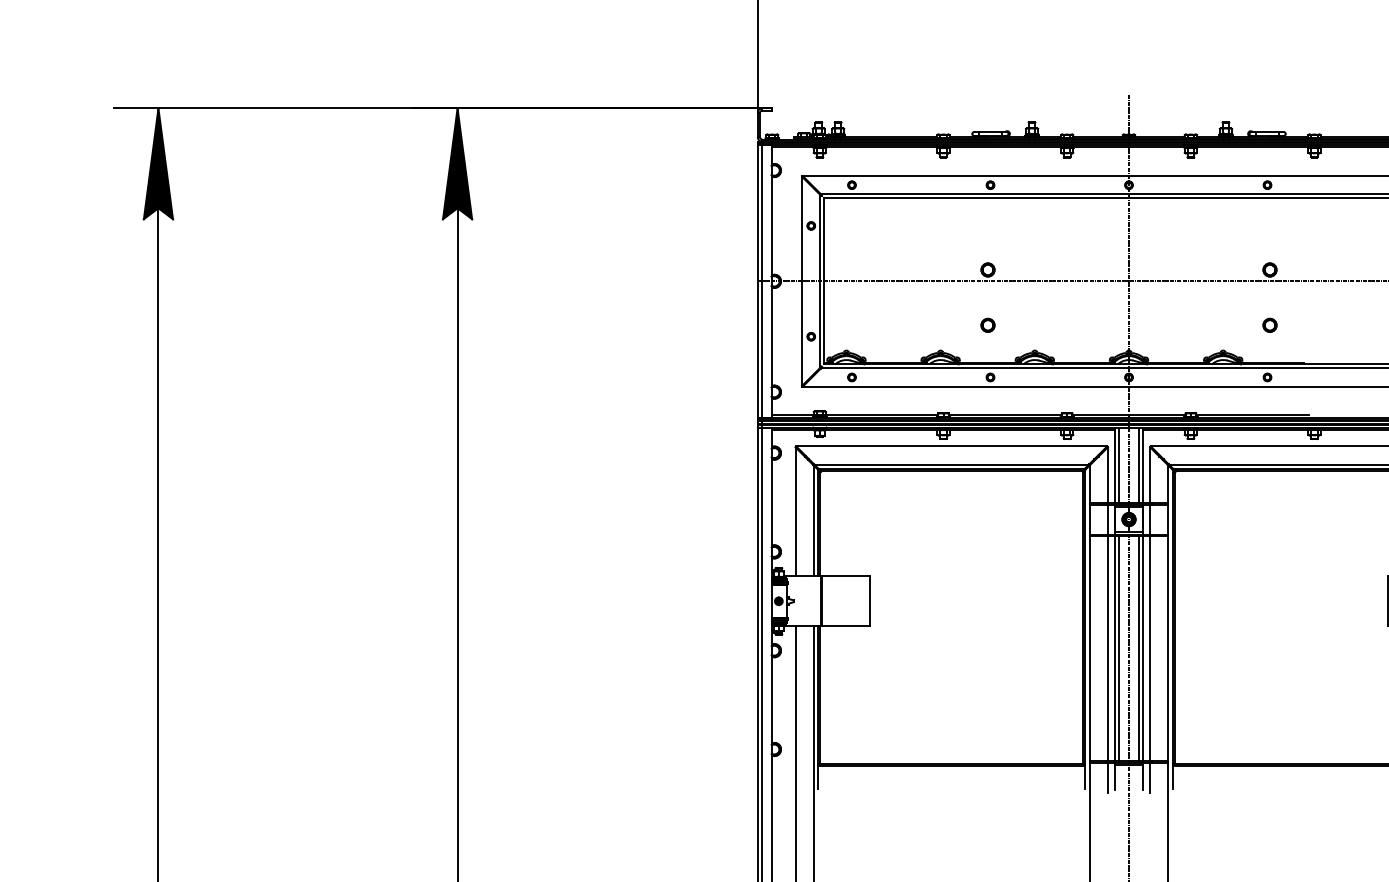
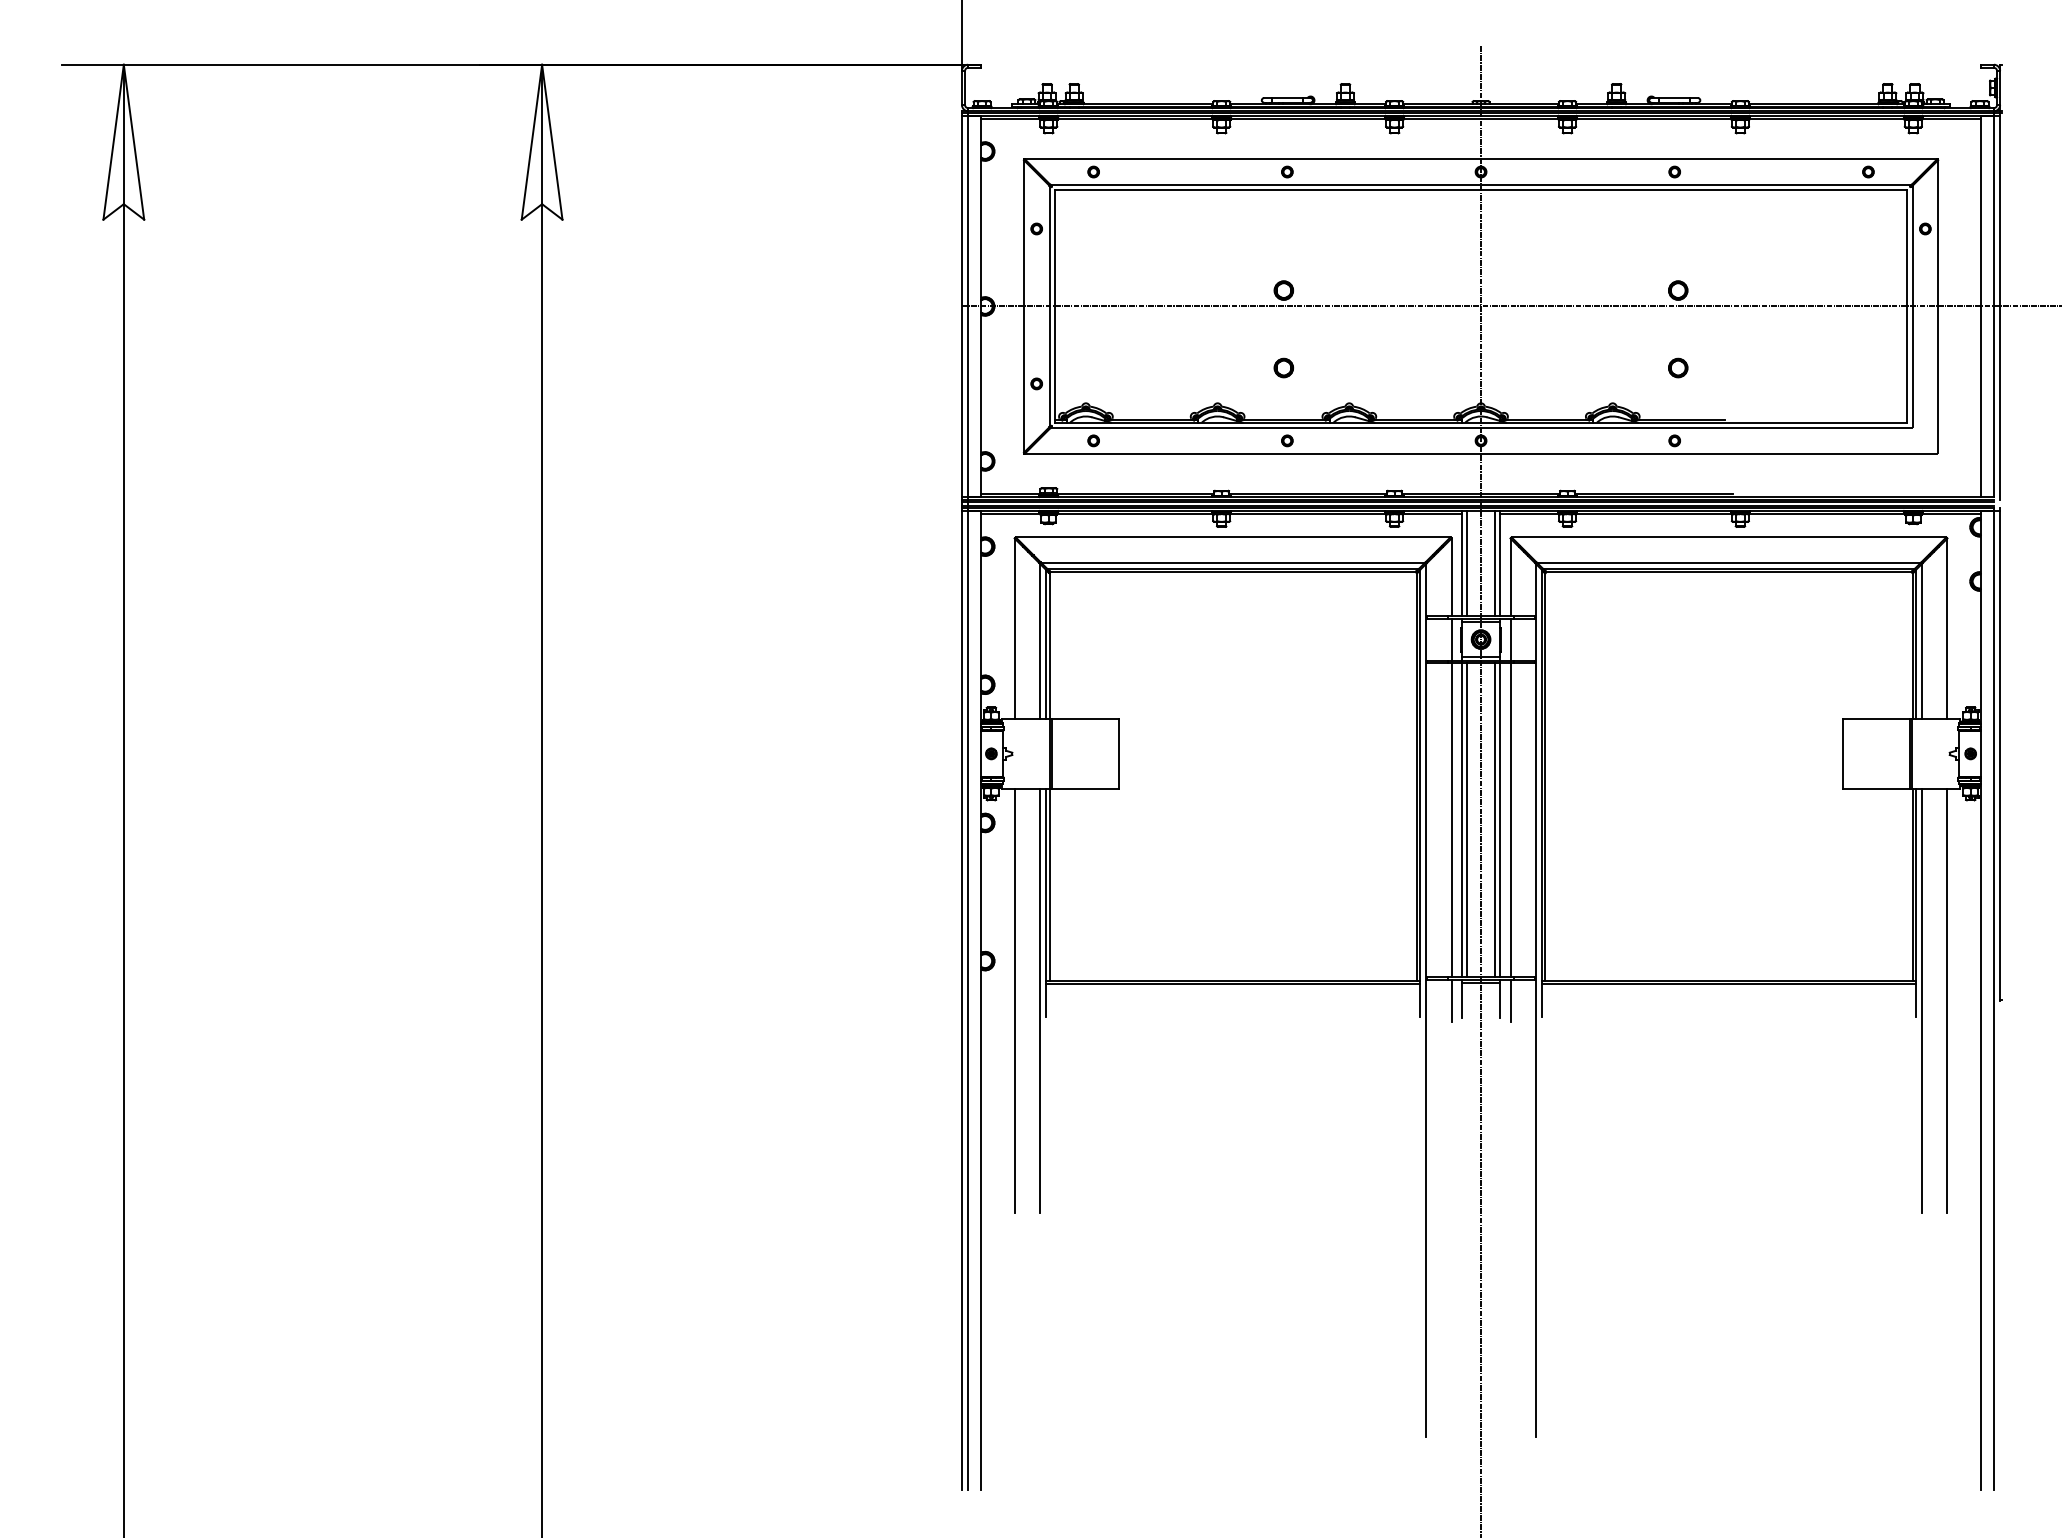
fill: (158, 163) -> (123, 141), removed
fill: (457, 163) -> (541, 141), removed

